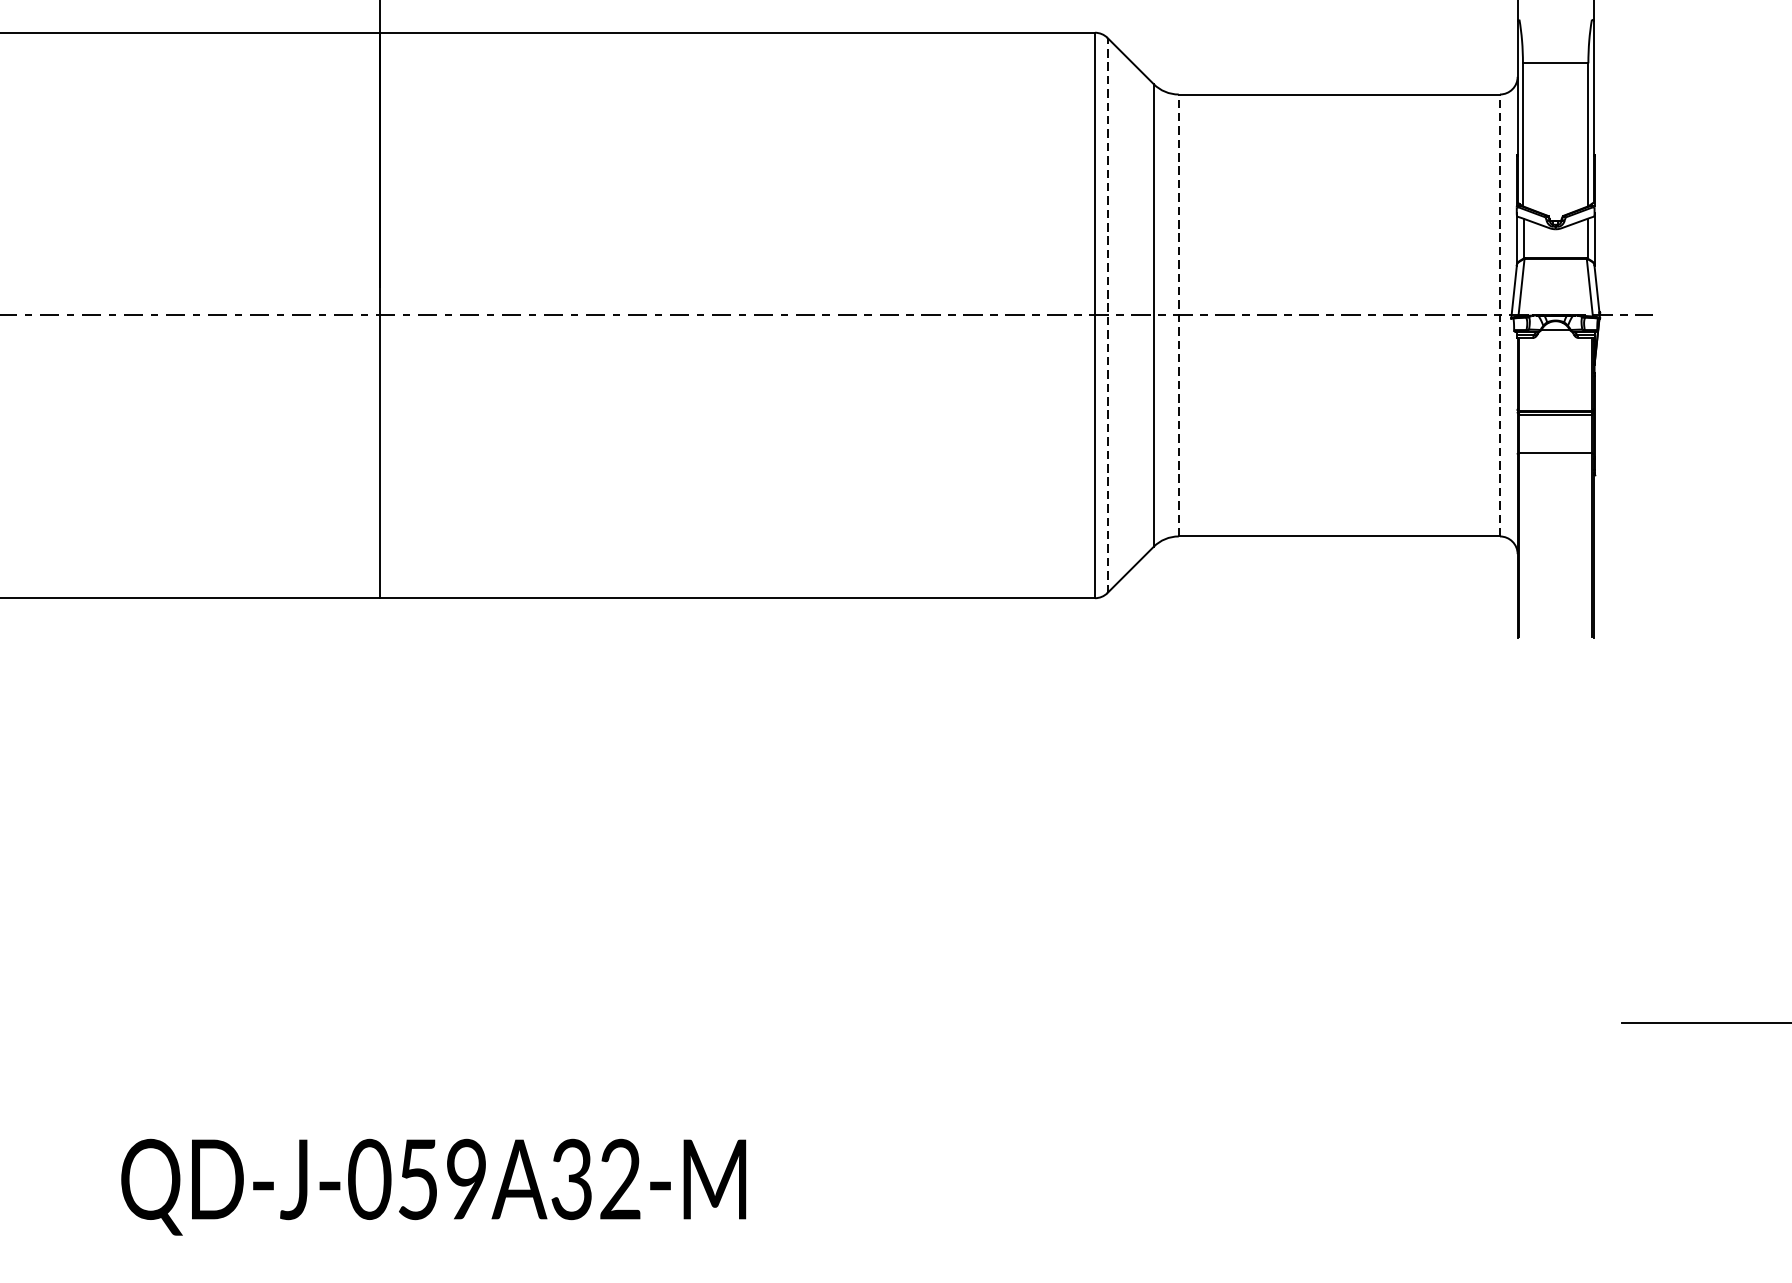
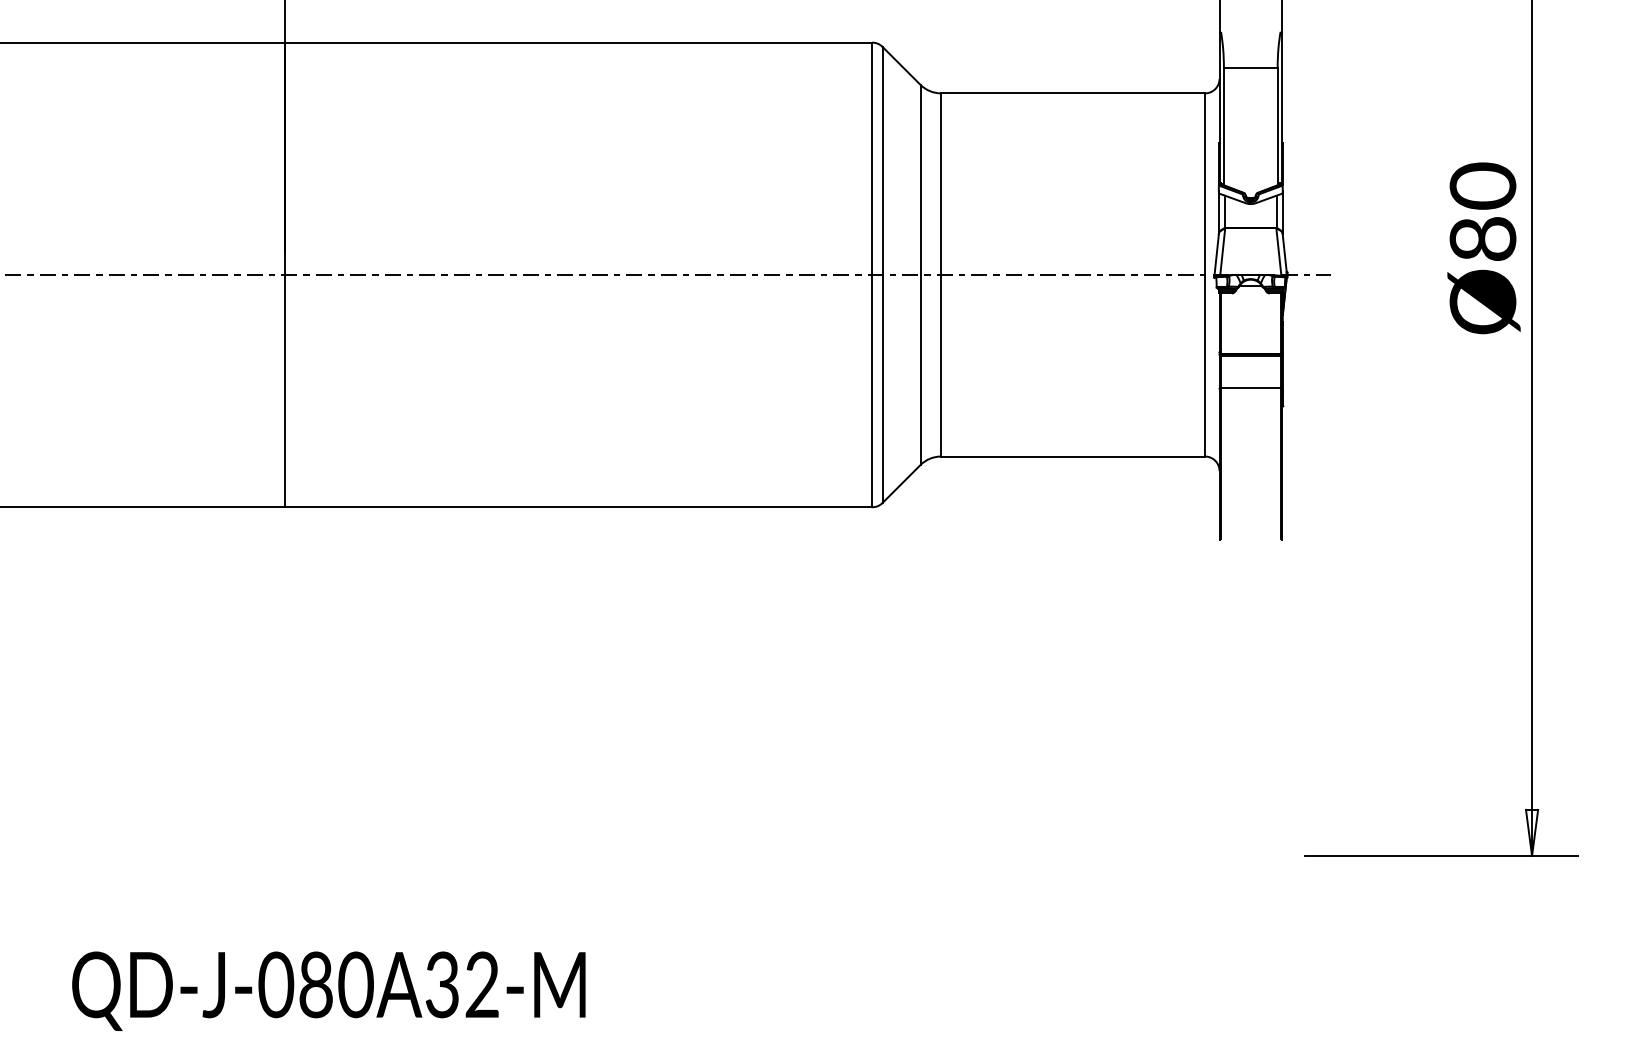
line: (1107, 314) -> (882, 274), dashed -> solid
line: (1179, 314) -> (941, 274), dashed -> solid
line: (1500, 314) -> (1205, 274), dashed -> solid
text: (442, 1179) -> (336, 984), QD-J-059A32-M -> QD-J-080A32-M

